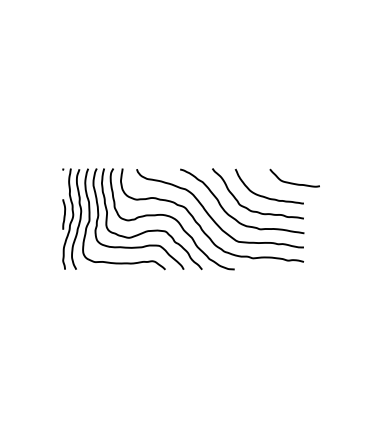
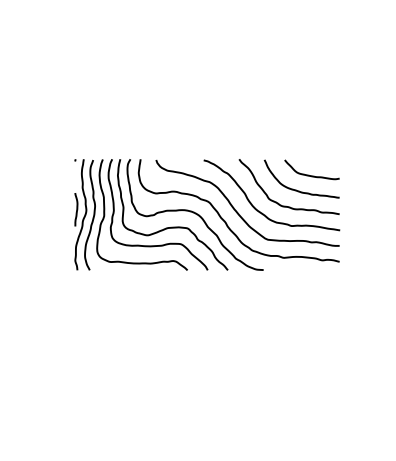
curve: (293, 182) -> (310, 174), moved

